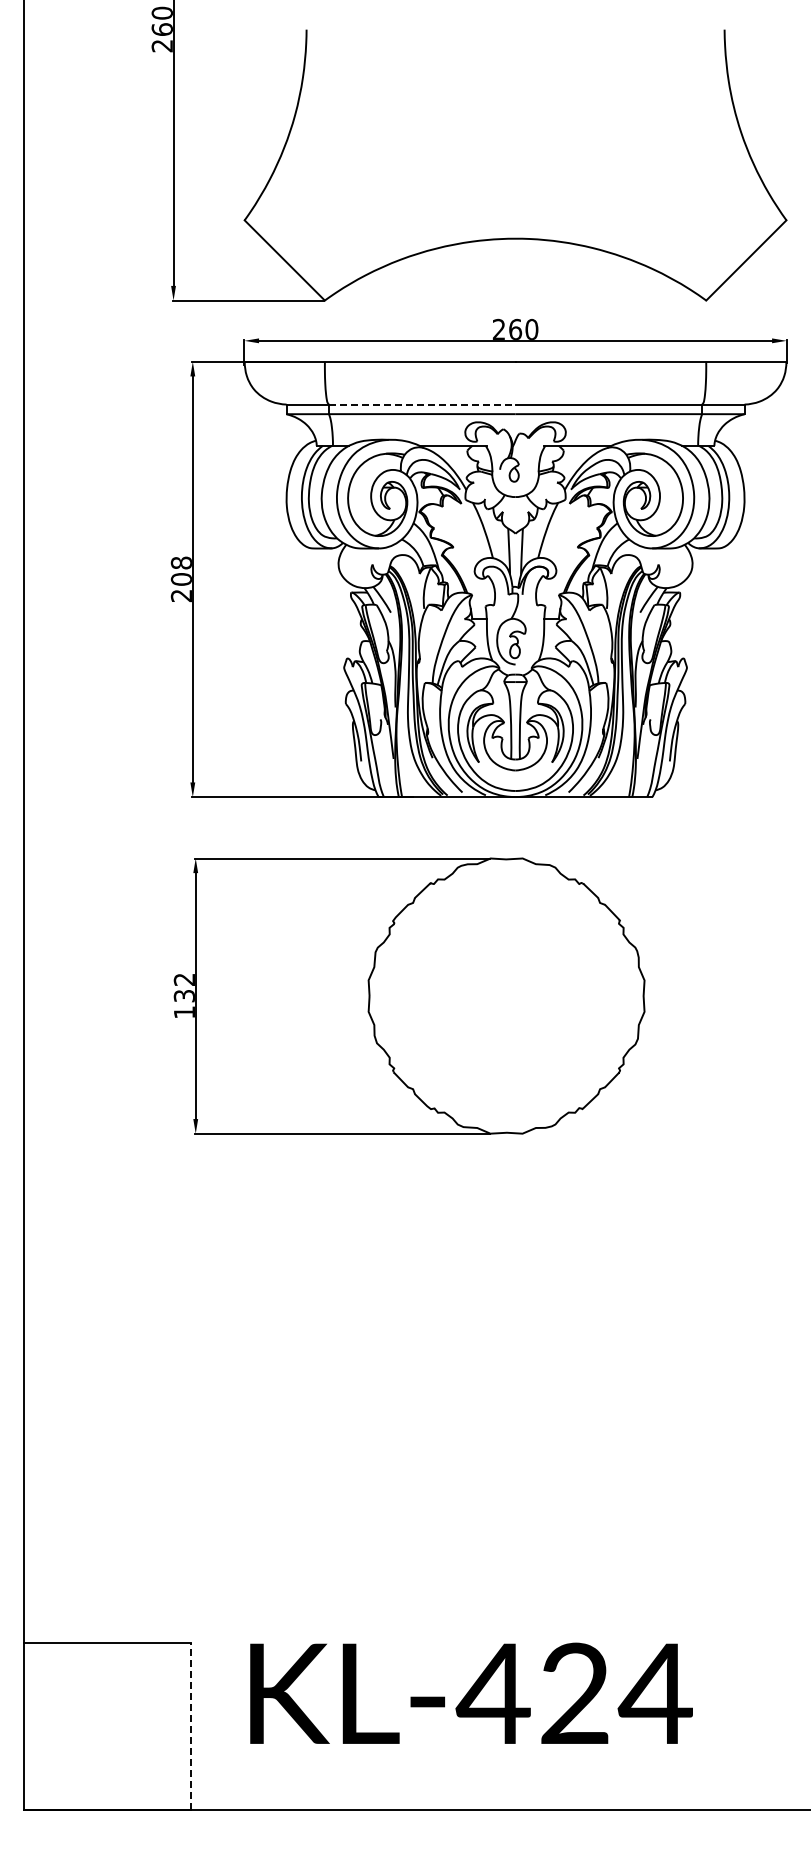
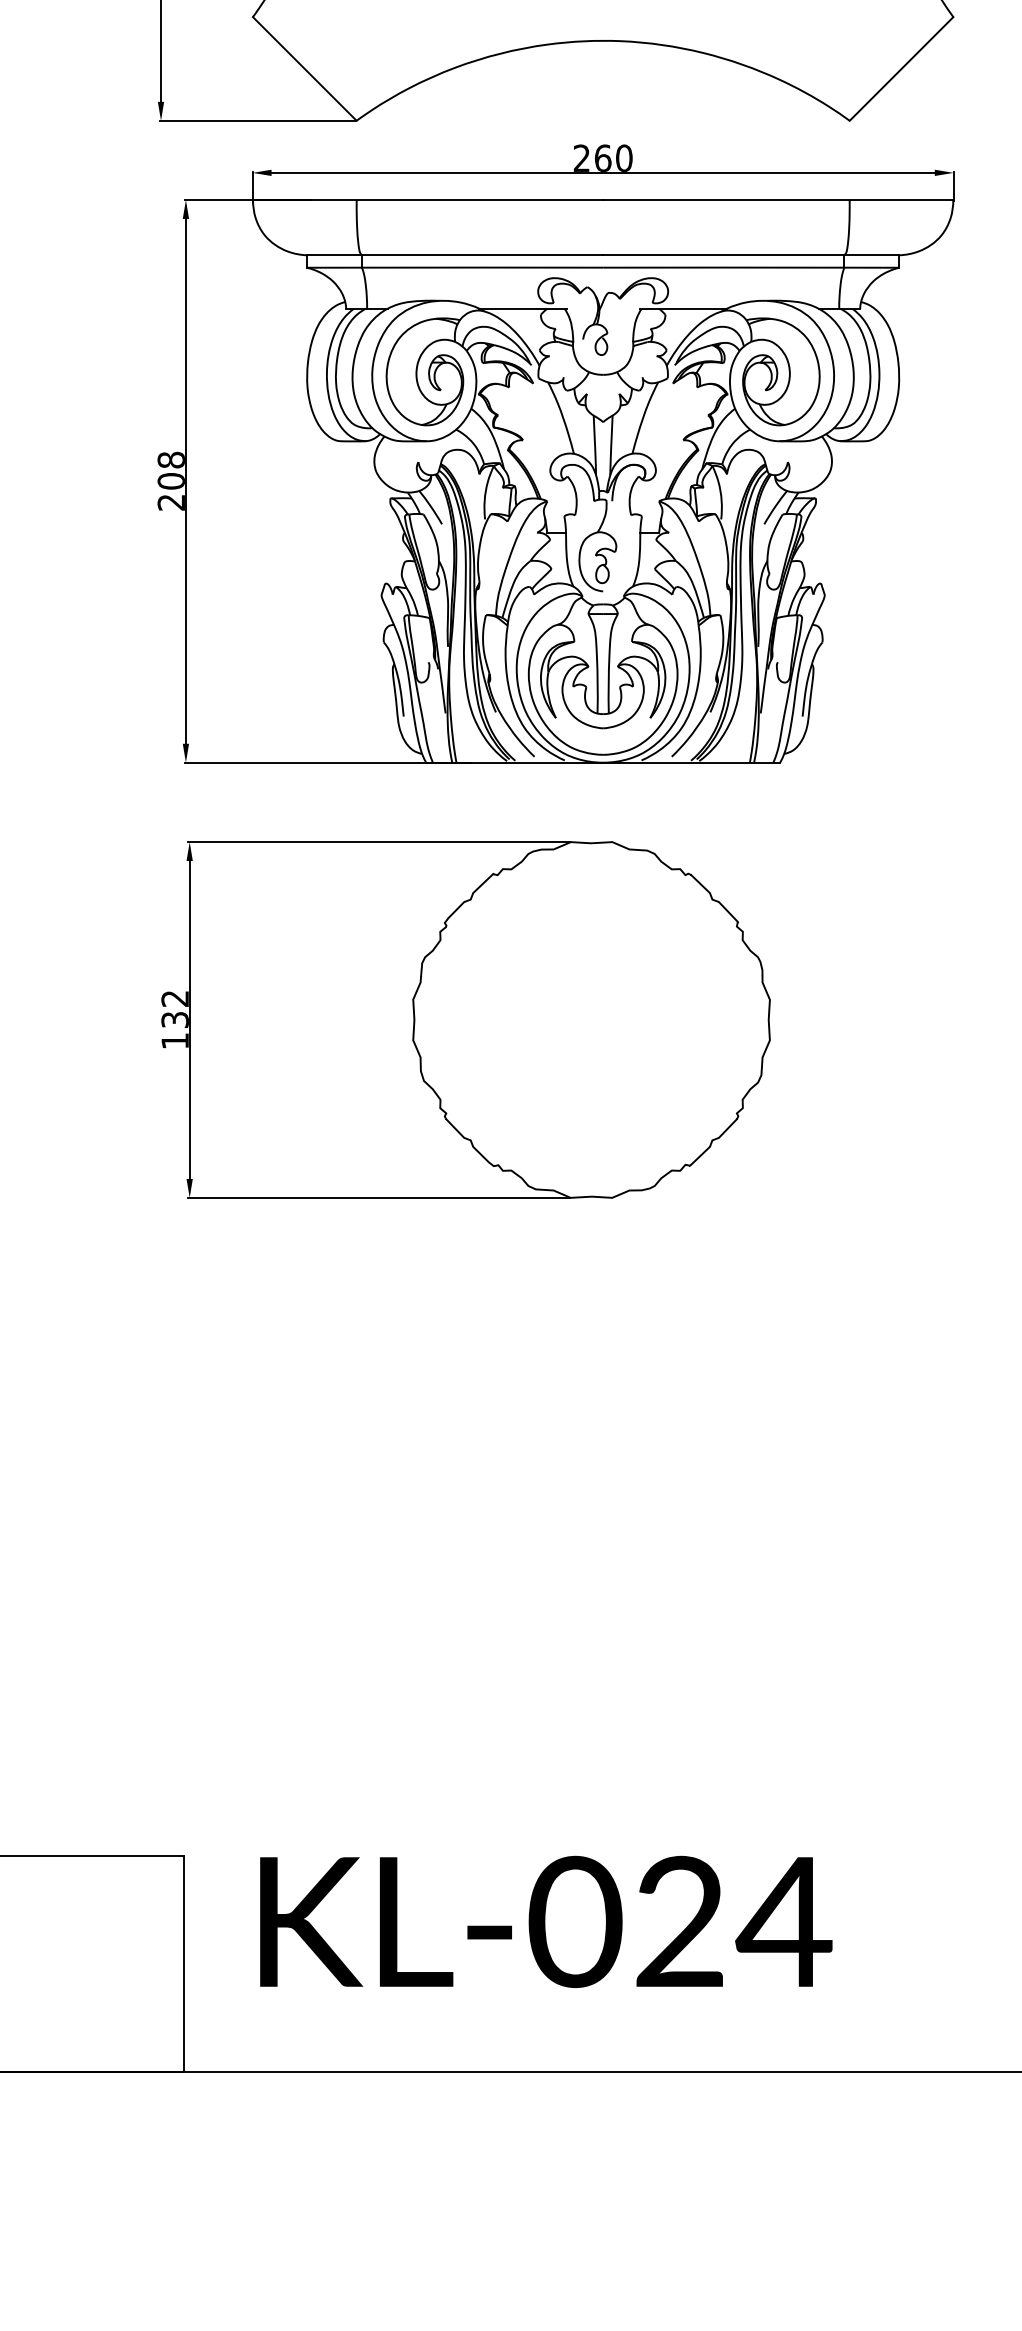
line: (422, 404) -> (482, 255), dashed -> solid
text: (492, 1693) -> (573, 1921), KL-424 -> KL-024
line: (191, 1726) -> (184, 1964), dashed -> solid

